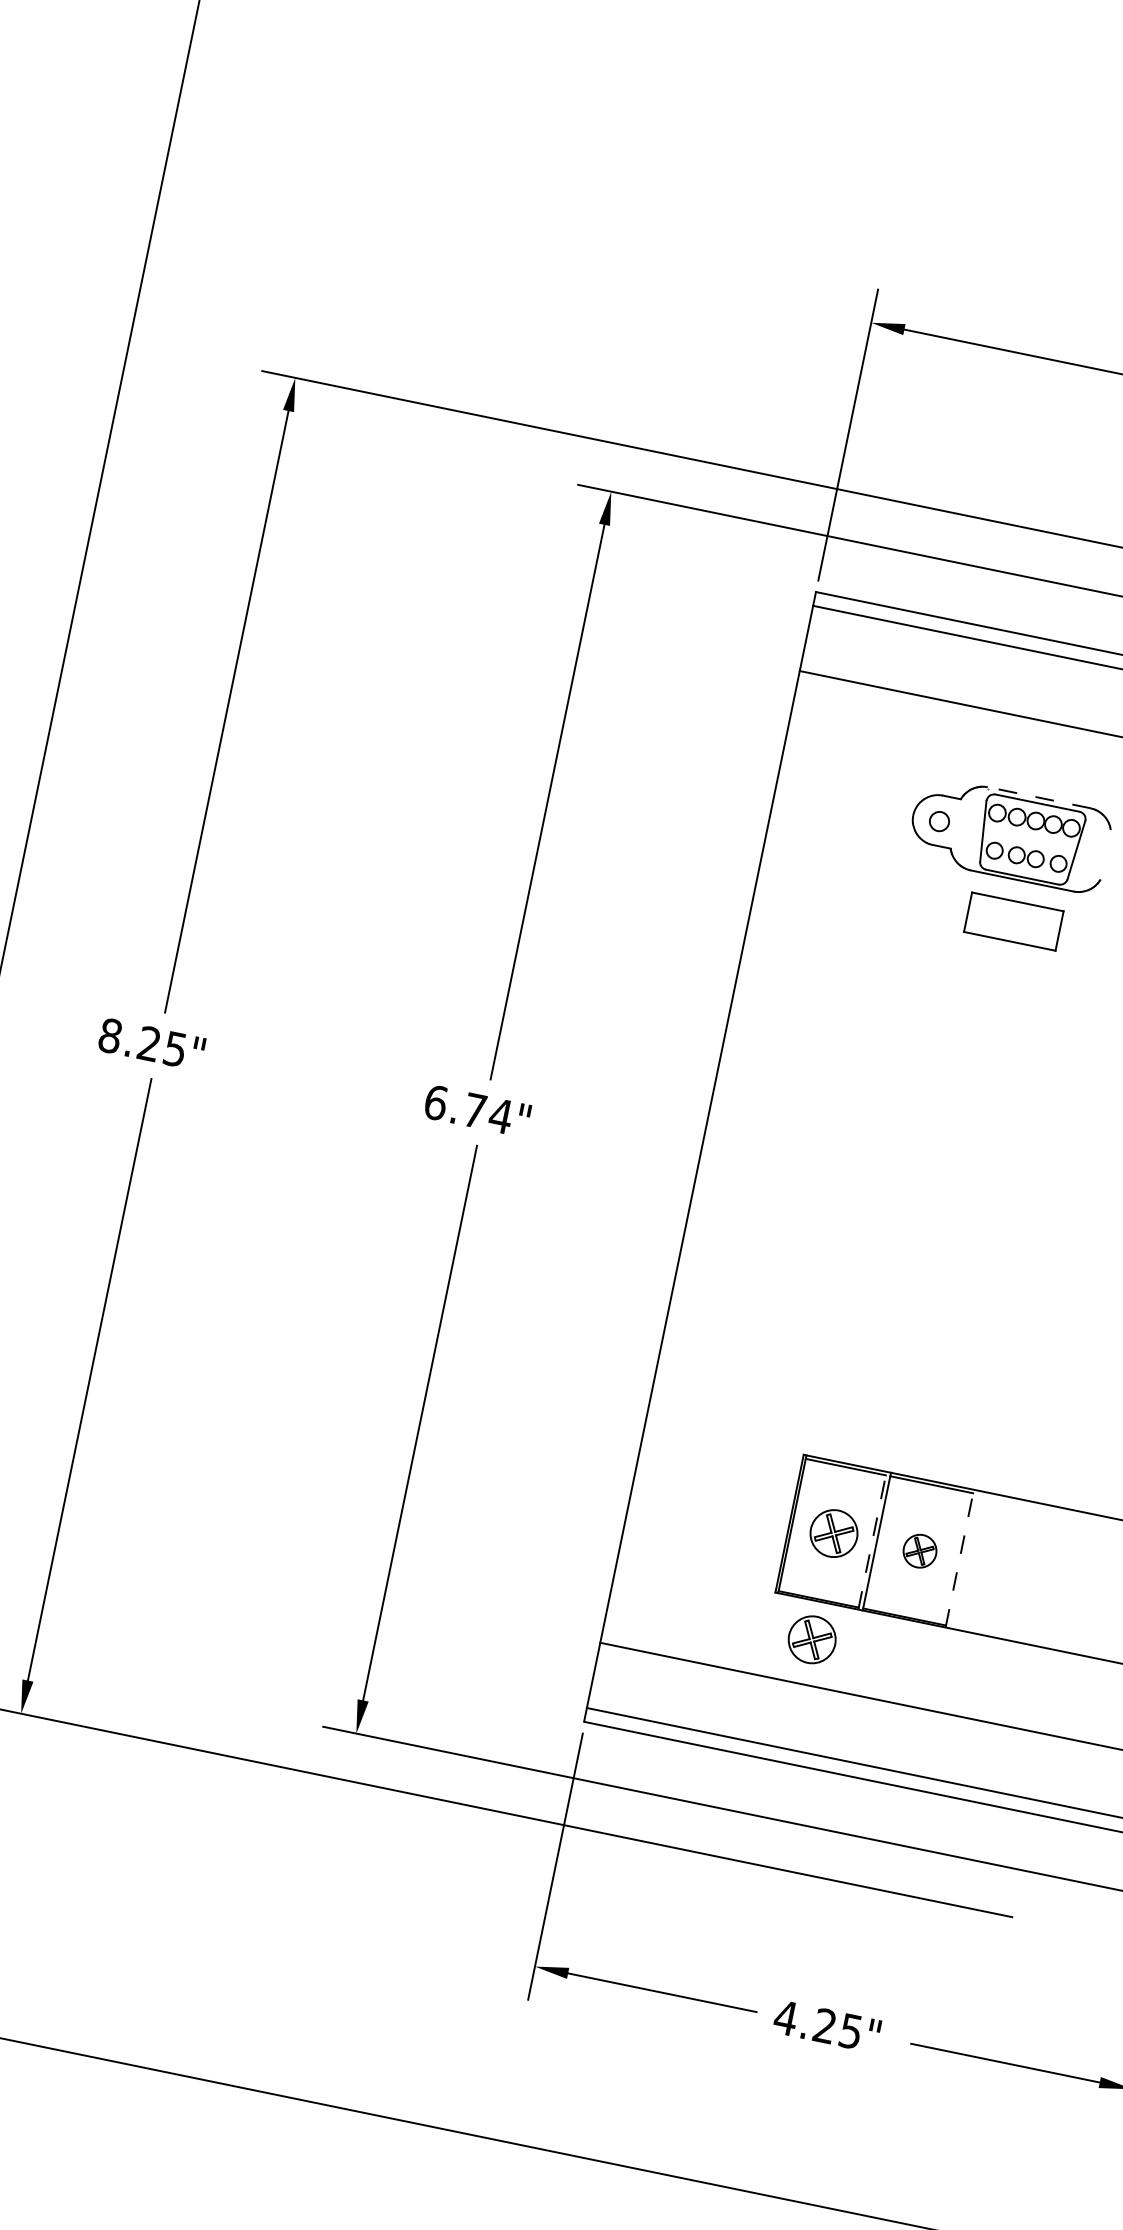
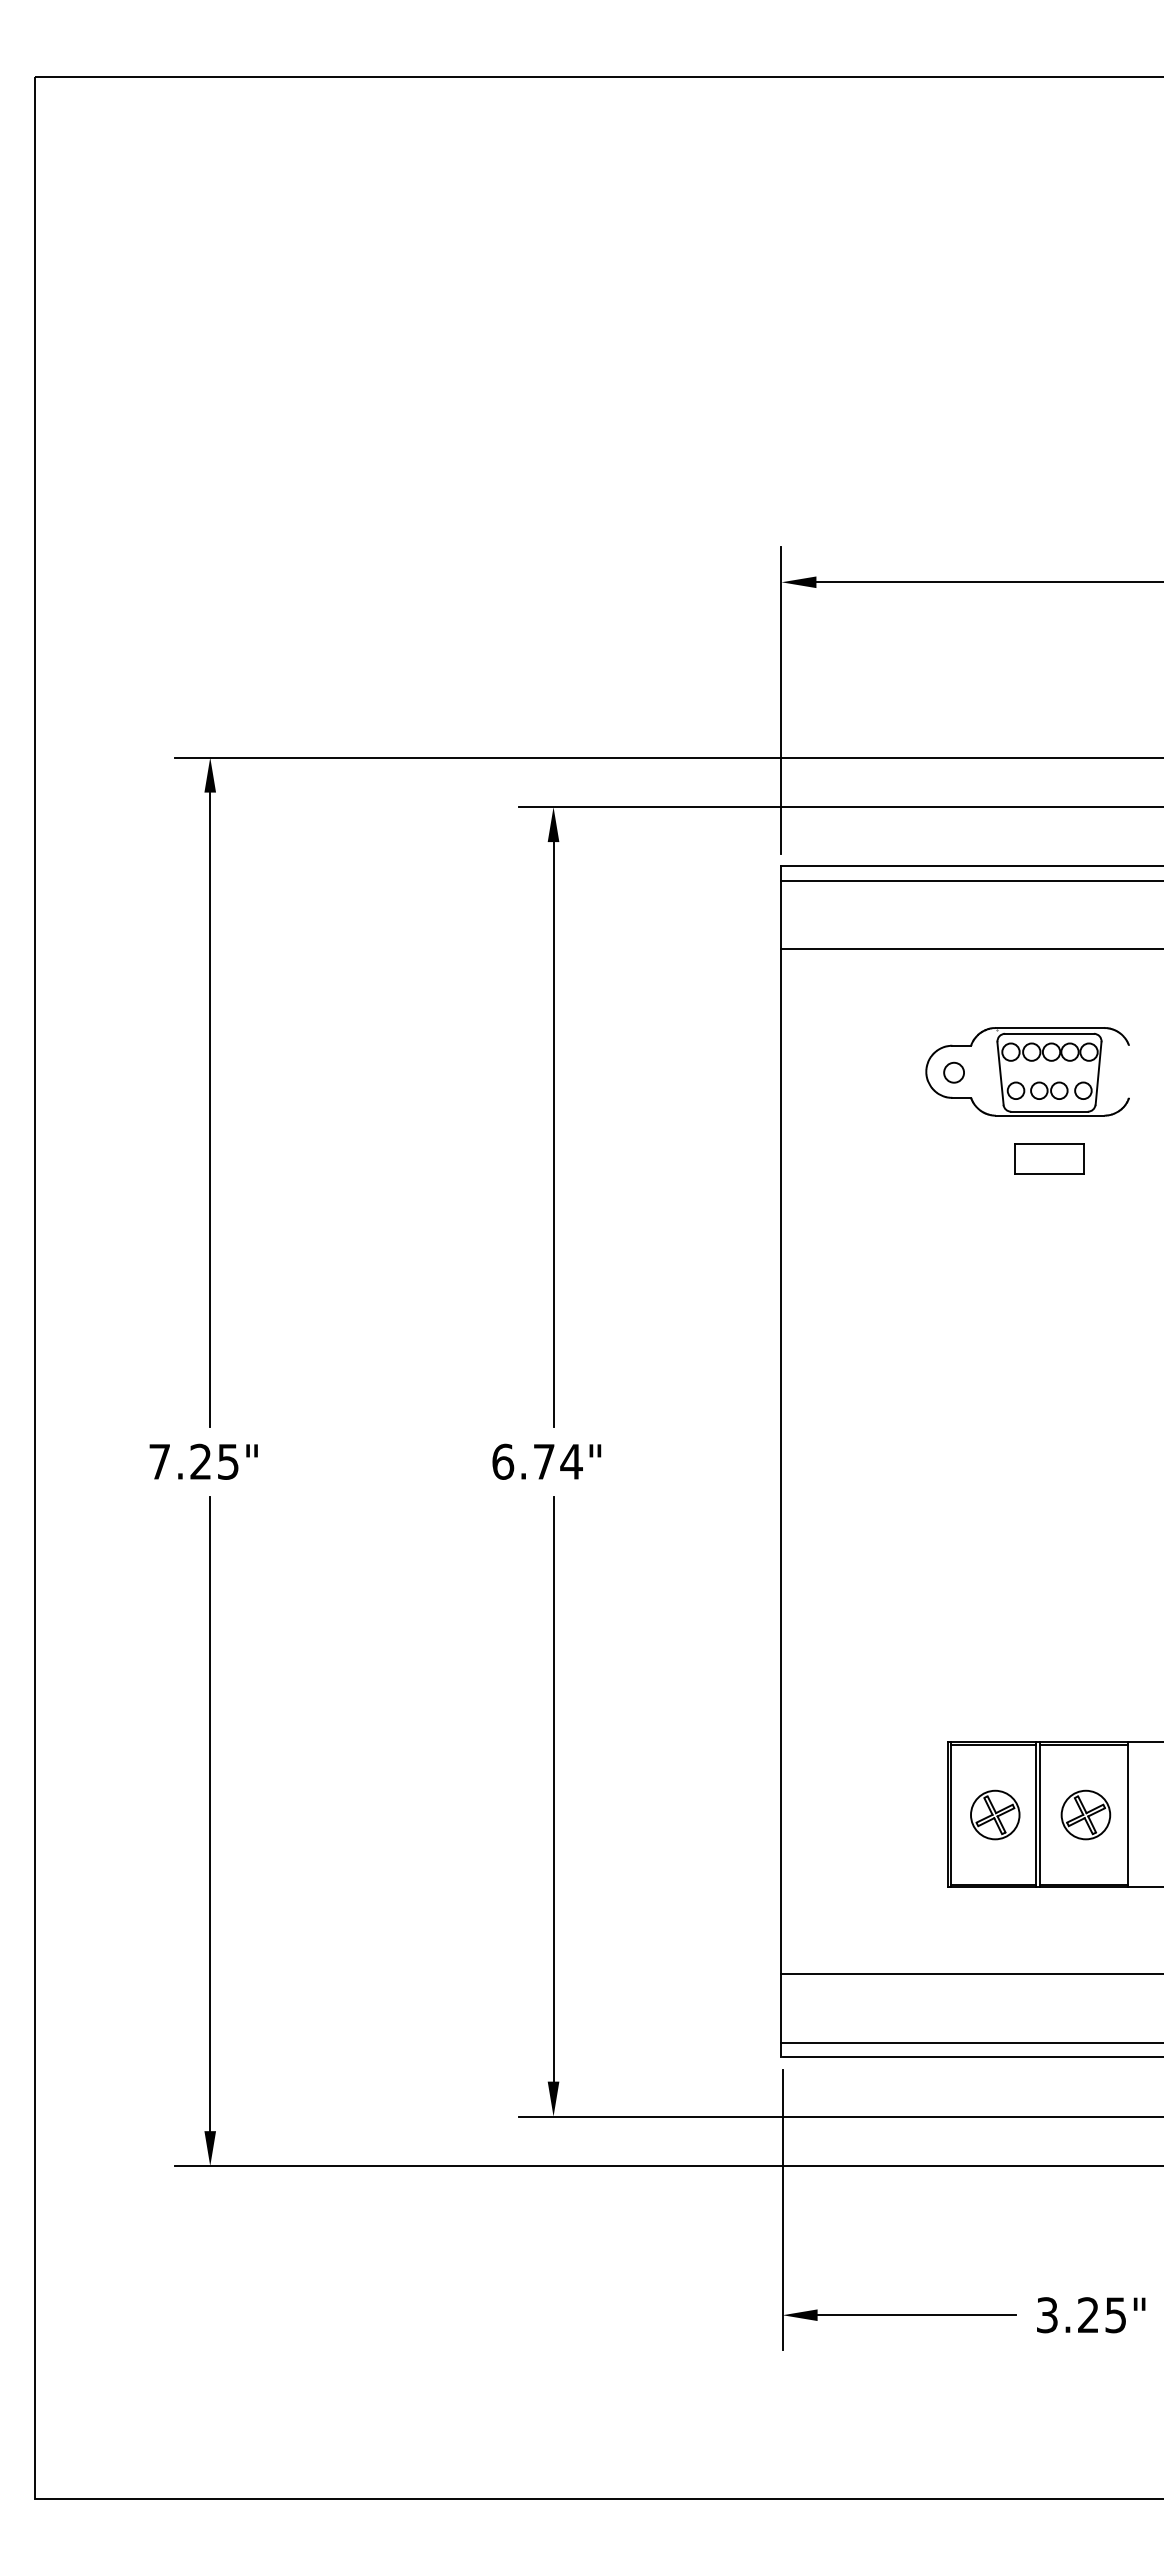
line: (1038, 797) -> (1049, 1027), dashed -> solid
part: (1013, 921) -> (1049, 1158), size x0.71
text: (110, 1035) -> (159, 1461), 8.25" -> 7.25"
line: (872, 1540) -> (1035, 1814), dashed -> solid
part: (919, 1550) -> (1085, 1814), size x1.43
line: (959, 1558) -> (1127, 1814), dashed -> solid
part: (812, 1639) -> (995, 1926), removed
text: (785, 2018) -> (1046, 2315), 4.25" -> 3.25"

